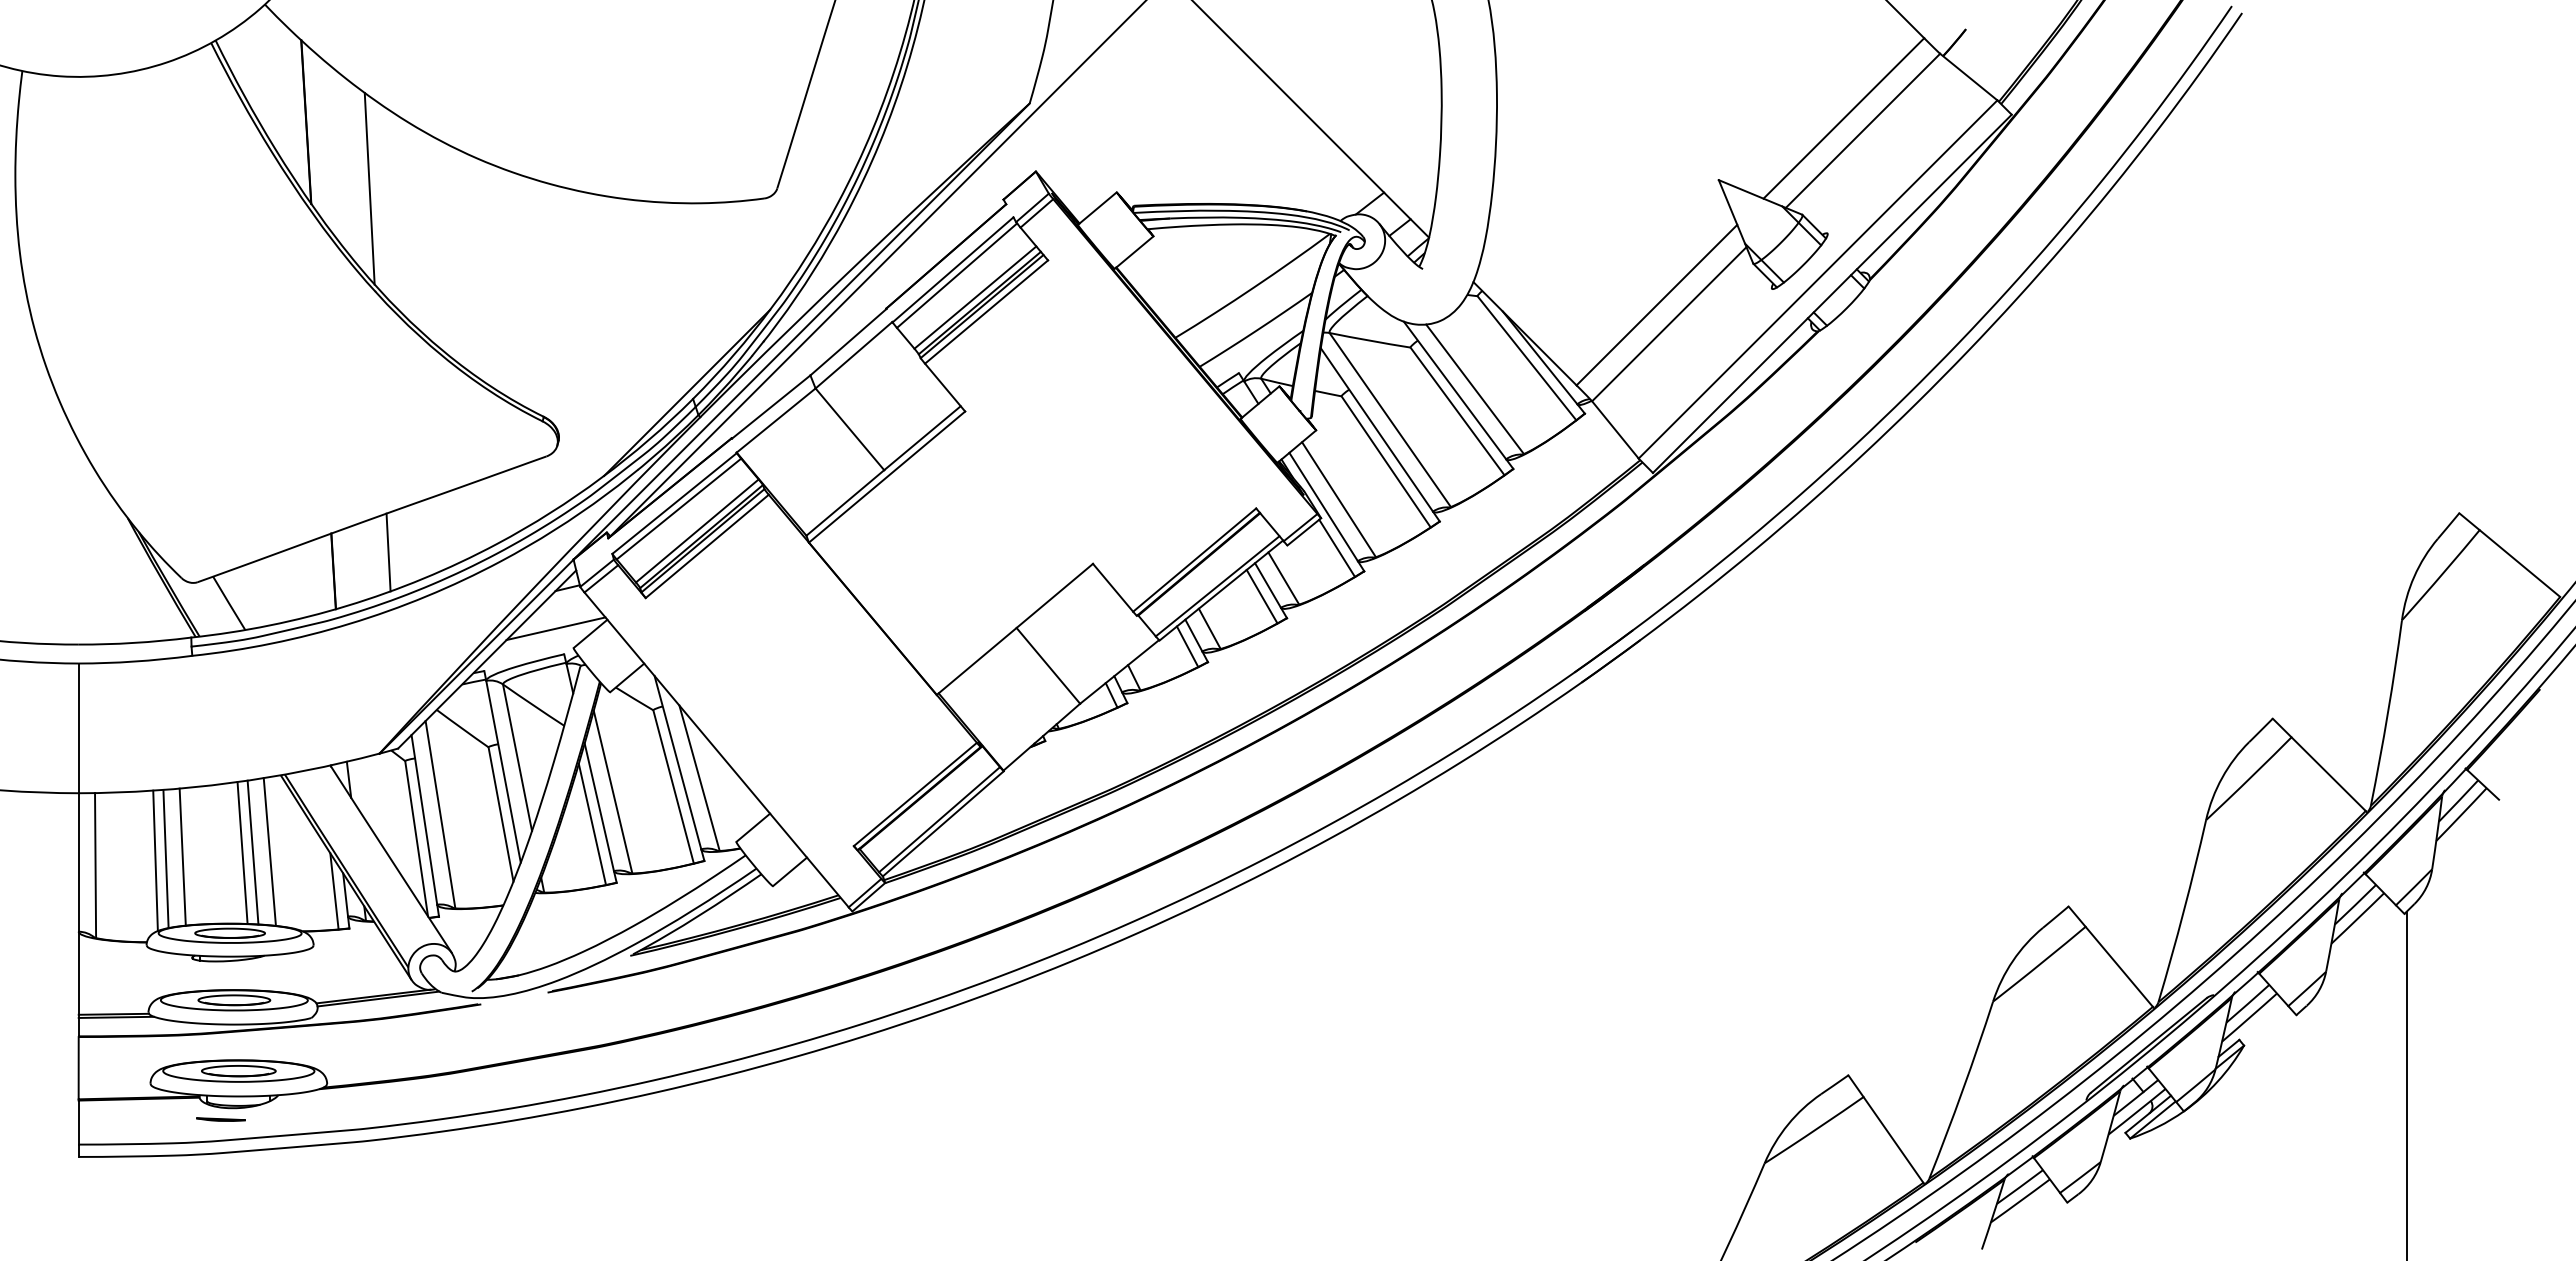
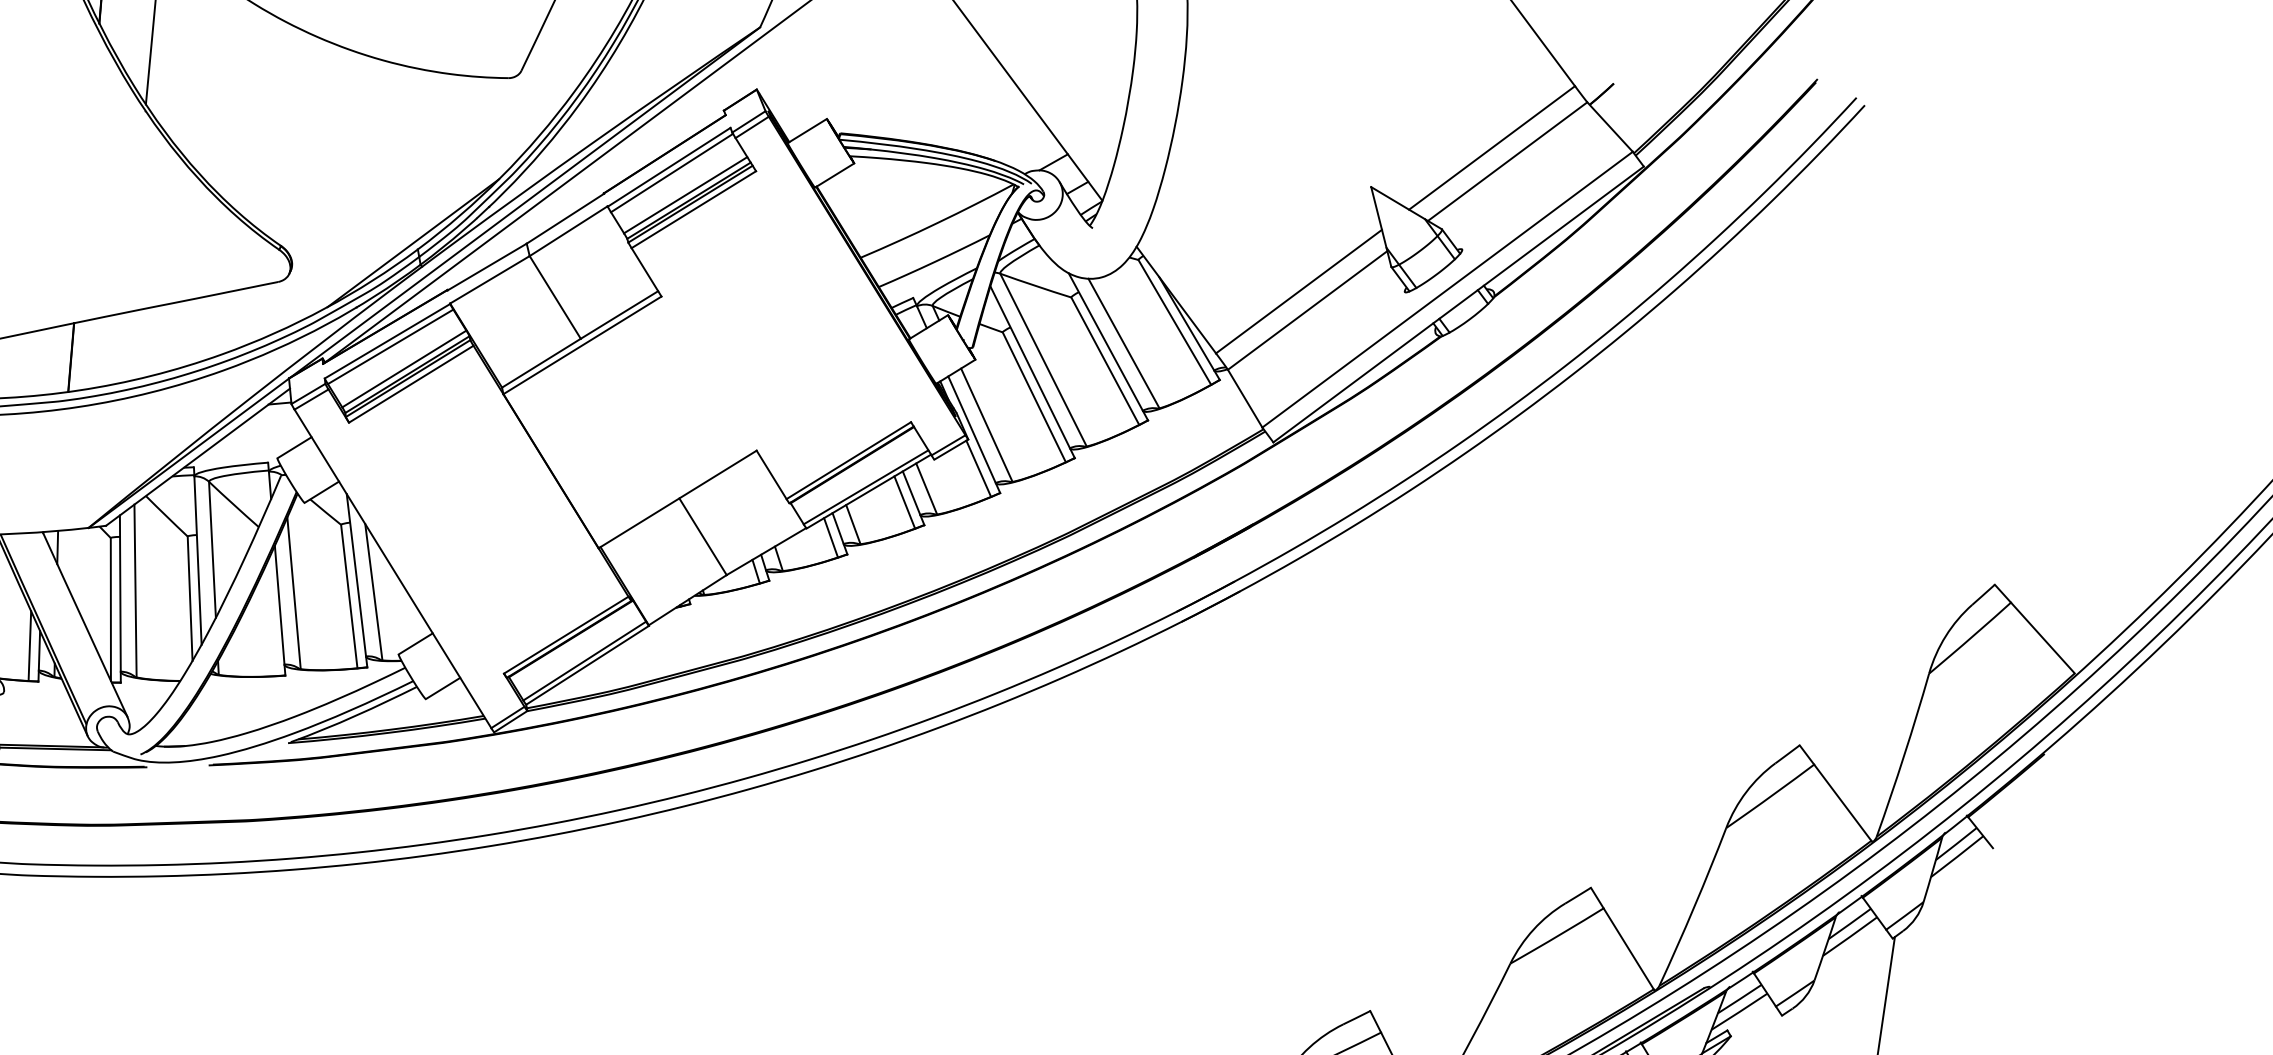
line: (388, 552) -> (123, 347), removed
line: (555, 628) -> (263, 438), removed
line: (592, 824) -> (271, 619), removed

